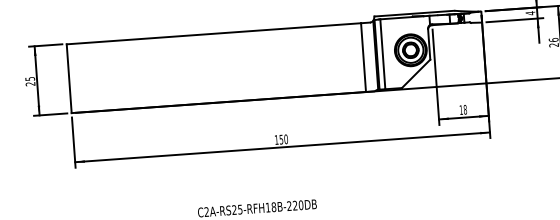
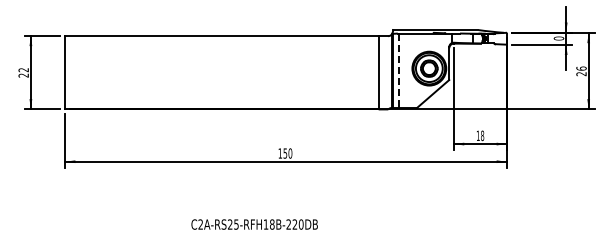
text: (530, 13) -> (558, 38), 4 -> 0
line: (383, 54) -> (399, 71), solid -> dashed
text: (30, 79) -> (23, 70), 25 -> 22

